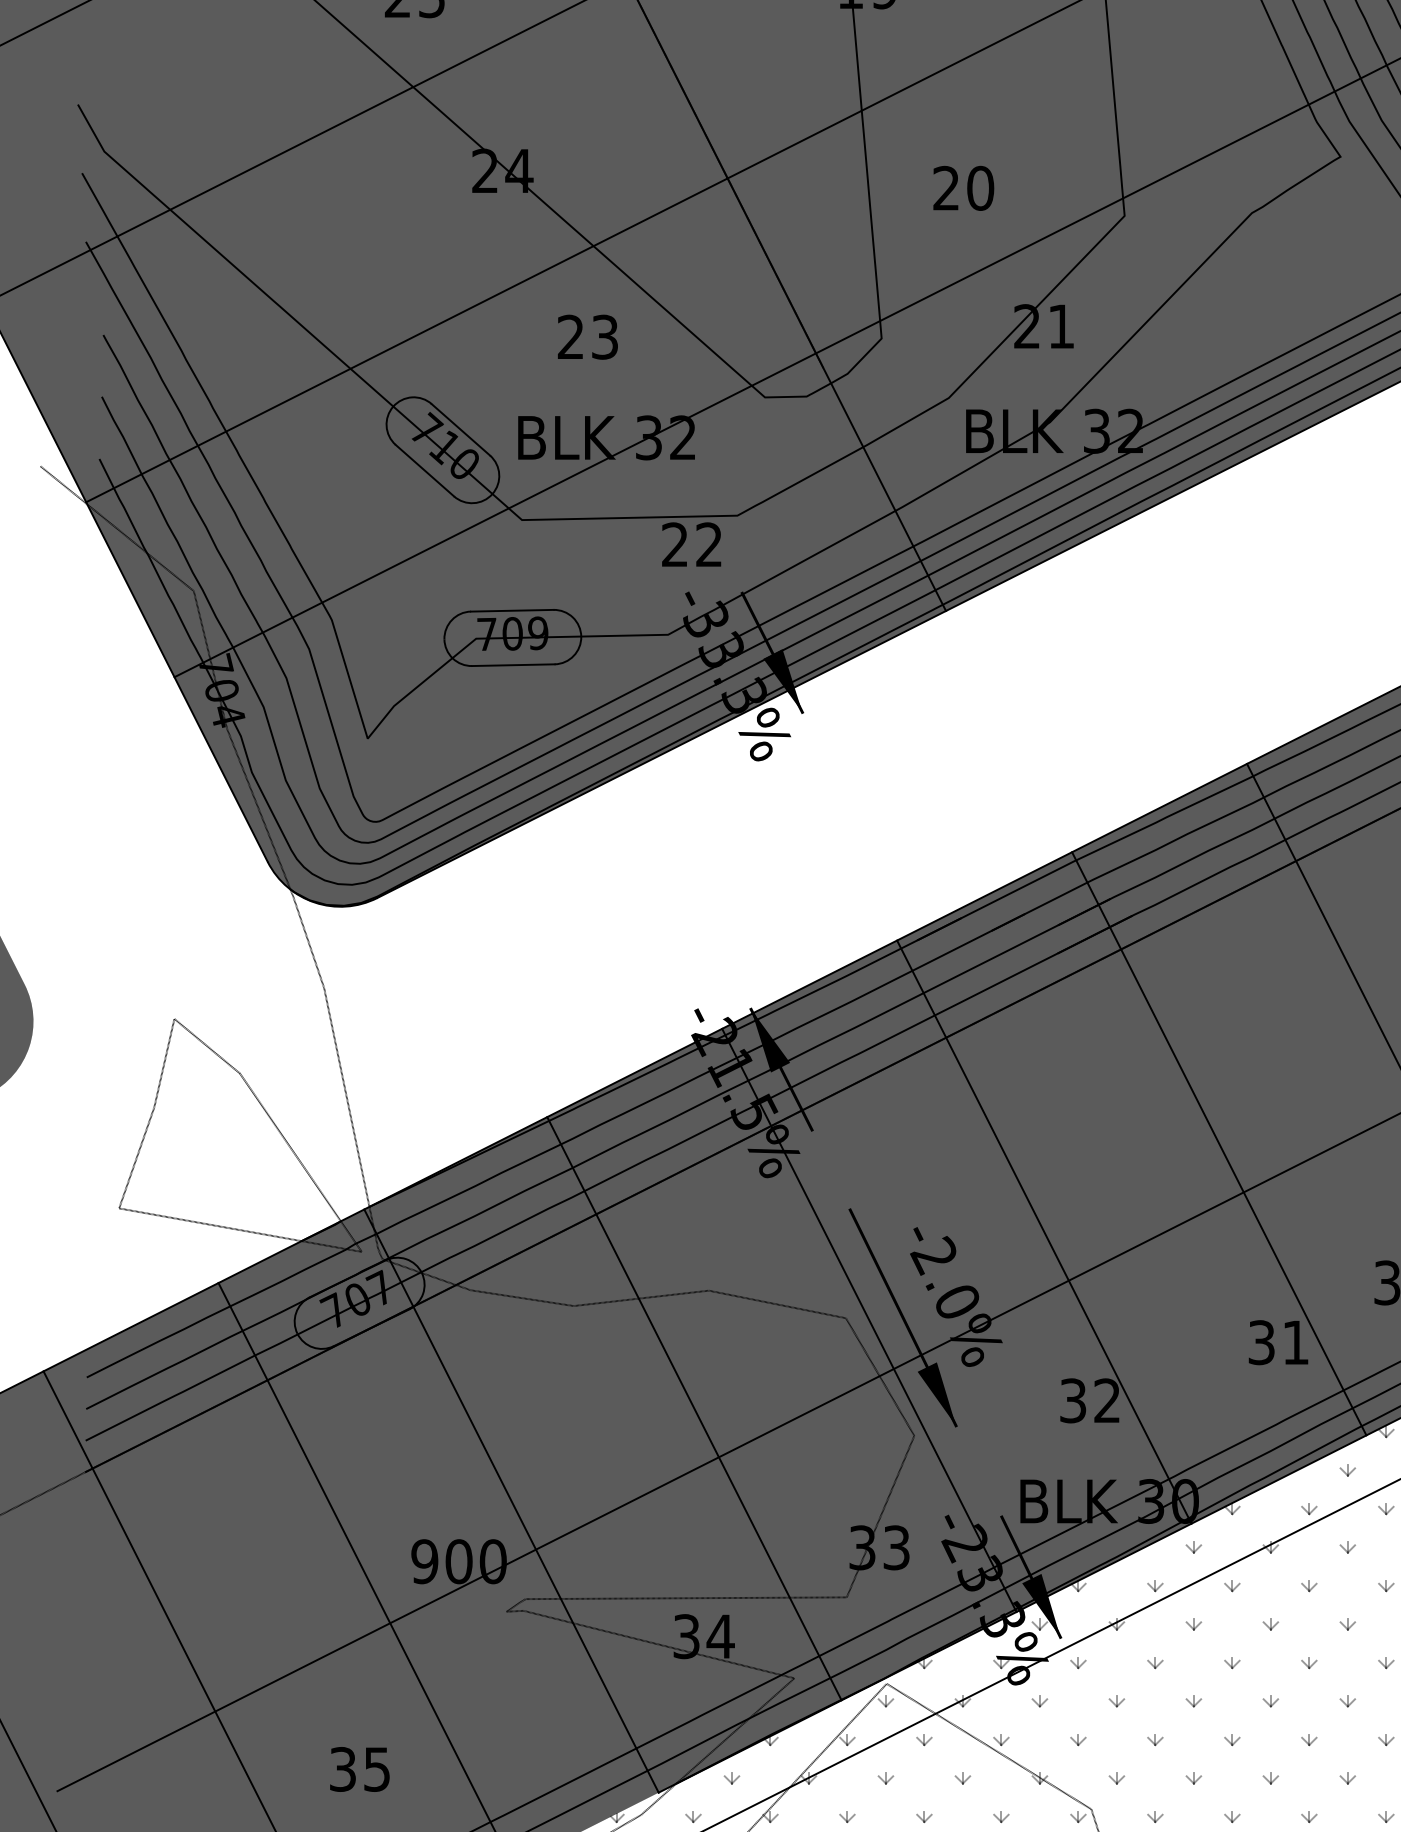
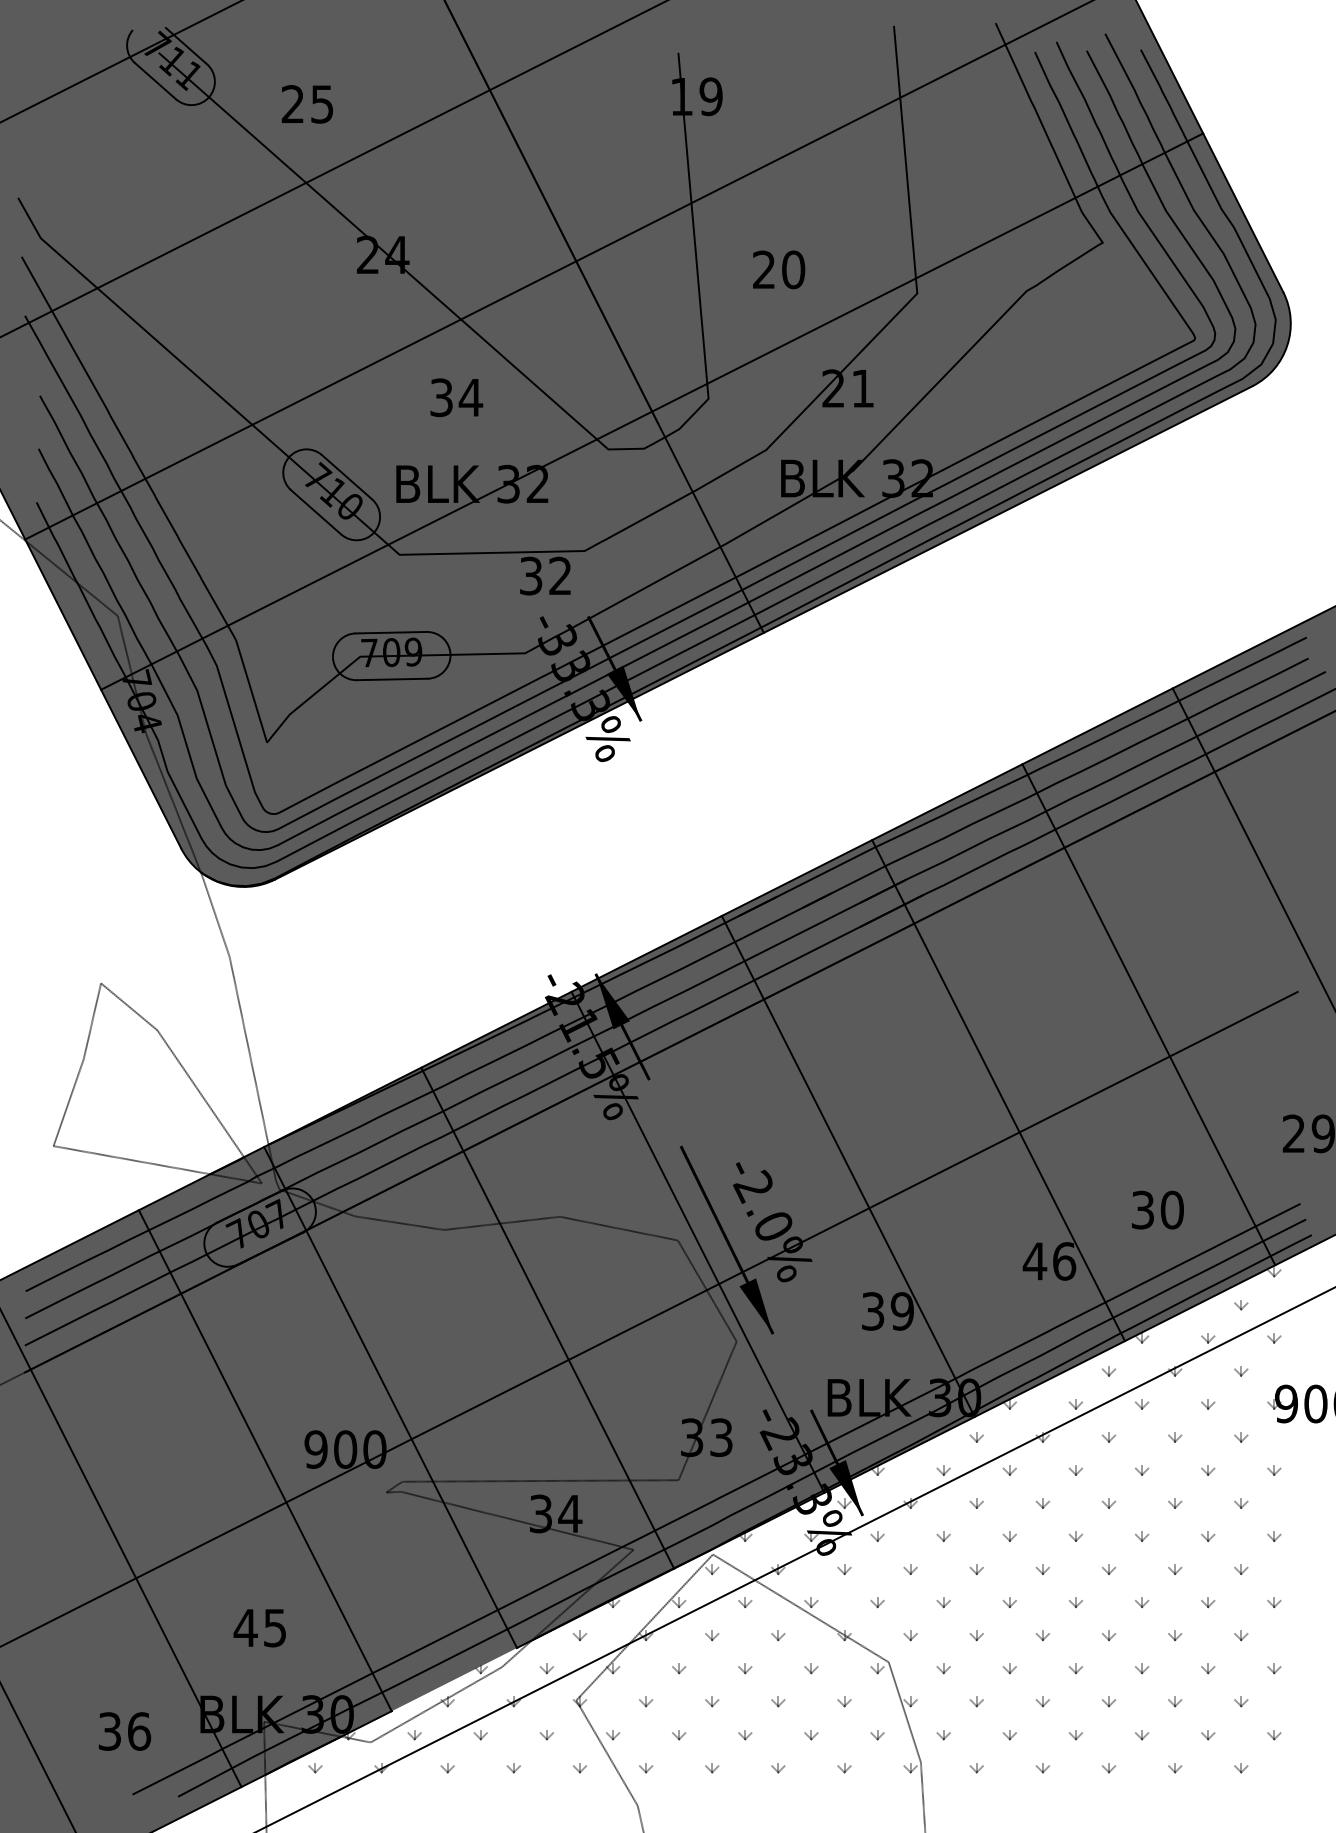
text: (588, 336) -> (456, 397), 23 -> 34
text: (674, 545) -> (530, 576), 22 -> 32
text: (1278, 1342) -> (1049, 1261), 31 -> 46
text: (1107, 1400) -> (902, 1311), 32 -> 39
text: (342, 1768) -> (245, 1627), 35 -> 45

